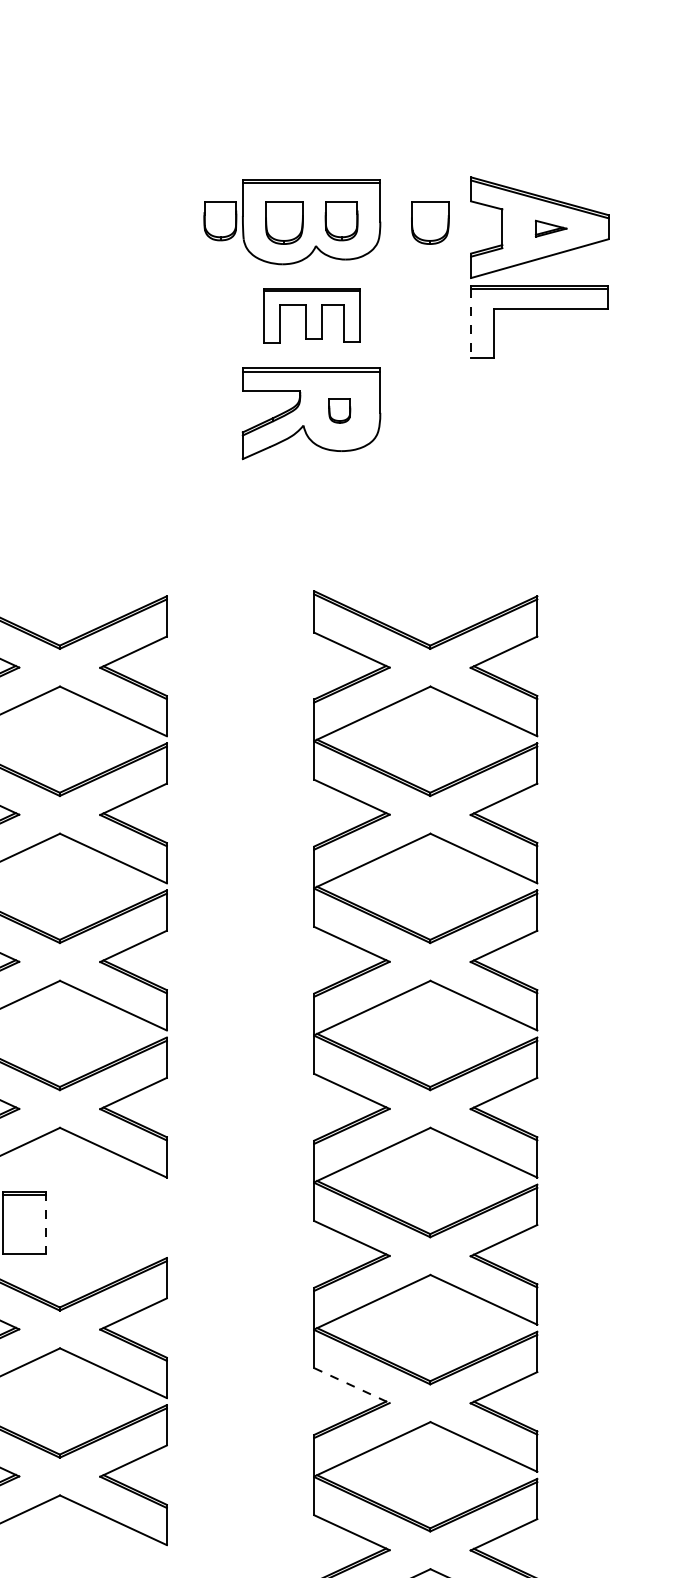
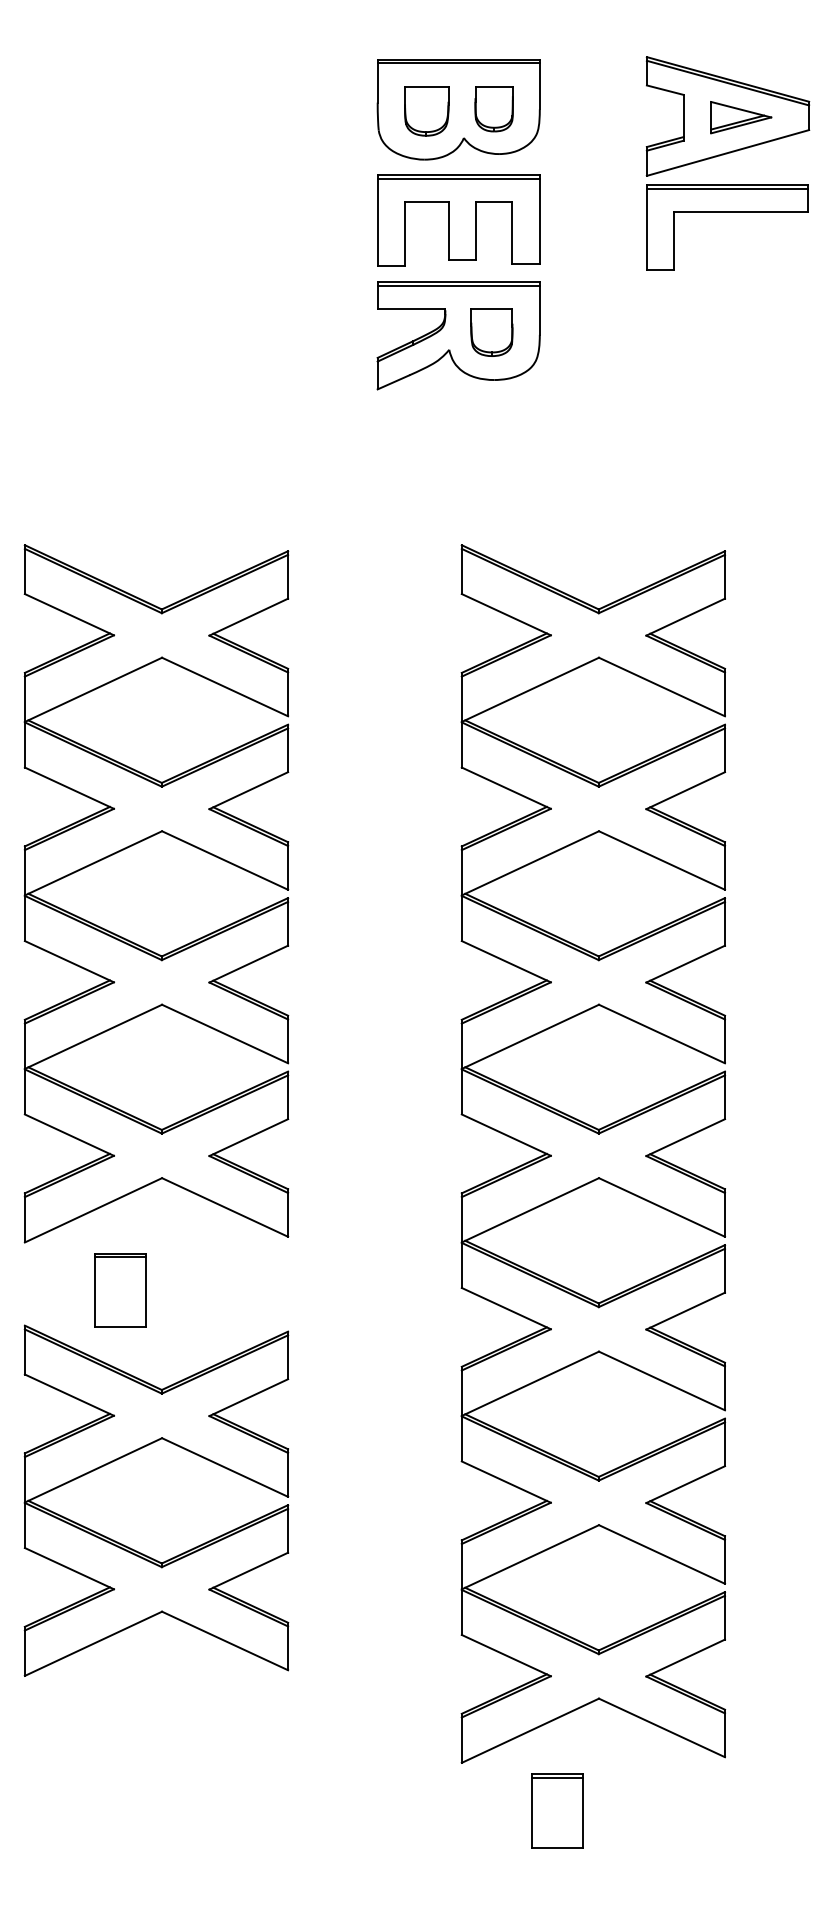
part: (219, 221) -> (350, 109), removed
part: (430, 223) -> (598, 111), removed
part: (551, 228) -> (741, 117), size x1.67
part: (311, 315) -> (458, 220), size x1.43
line: (470, 323) -> (646, 229), dashed -> solid
part: (339, 410) -> (491, 332), size x1.67
line: (45, 1223) -> (145, 1291), dashed -> solid
line: (352, 1385) -> (506, 1482), dashed -> solid

